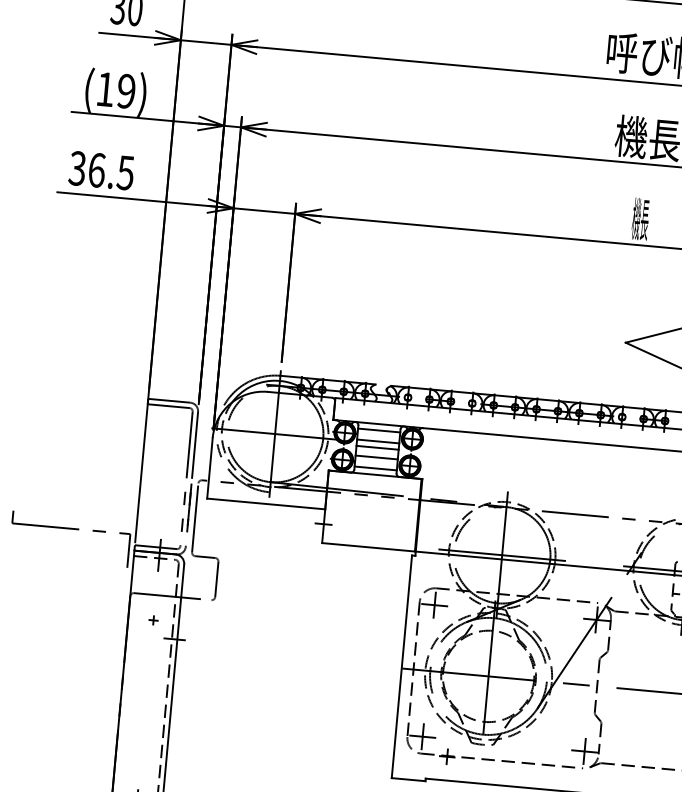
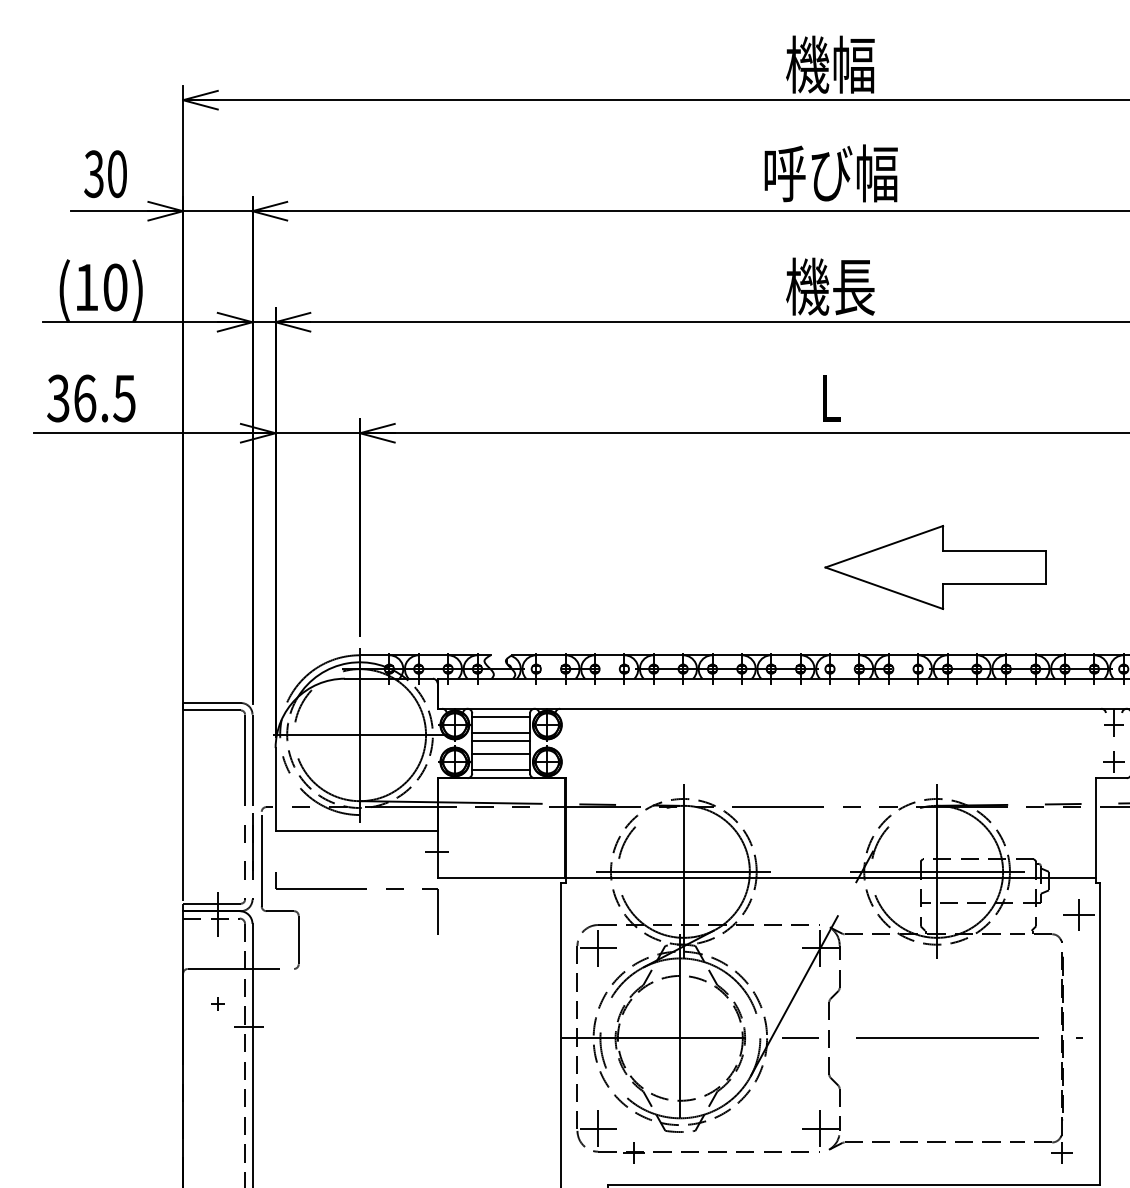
text: (126, 91) -> (115, 287), (19) -> (10)
text: (640, 219) -> (830, 397), 機長 -> L
part: (71, 528) -> (356, 889), moved

